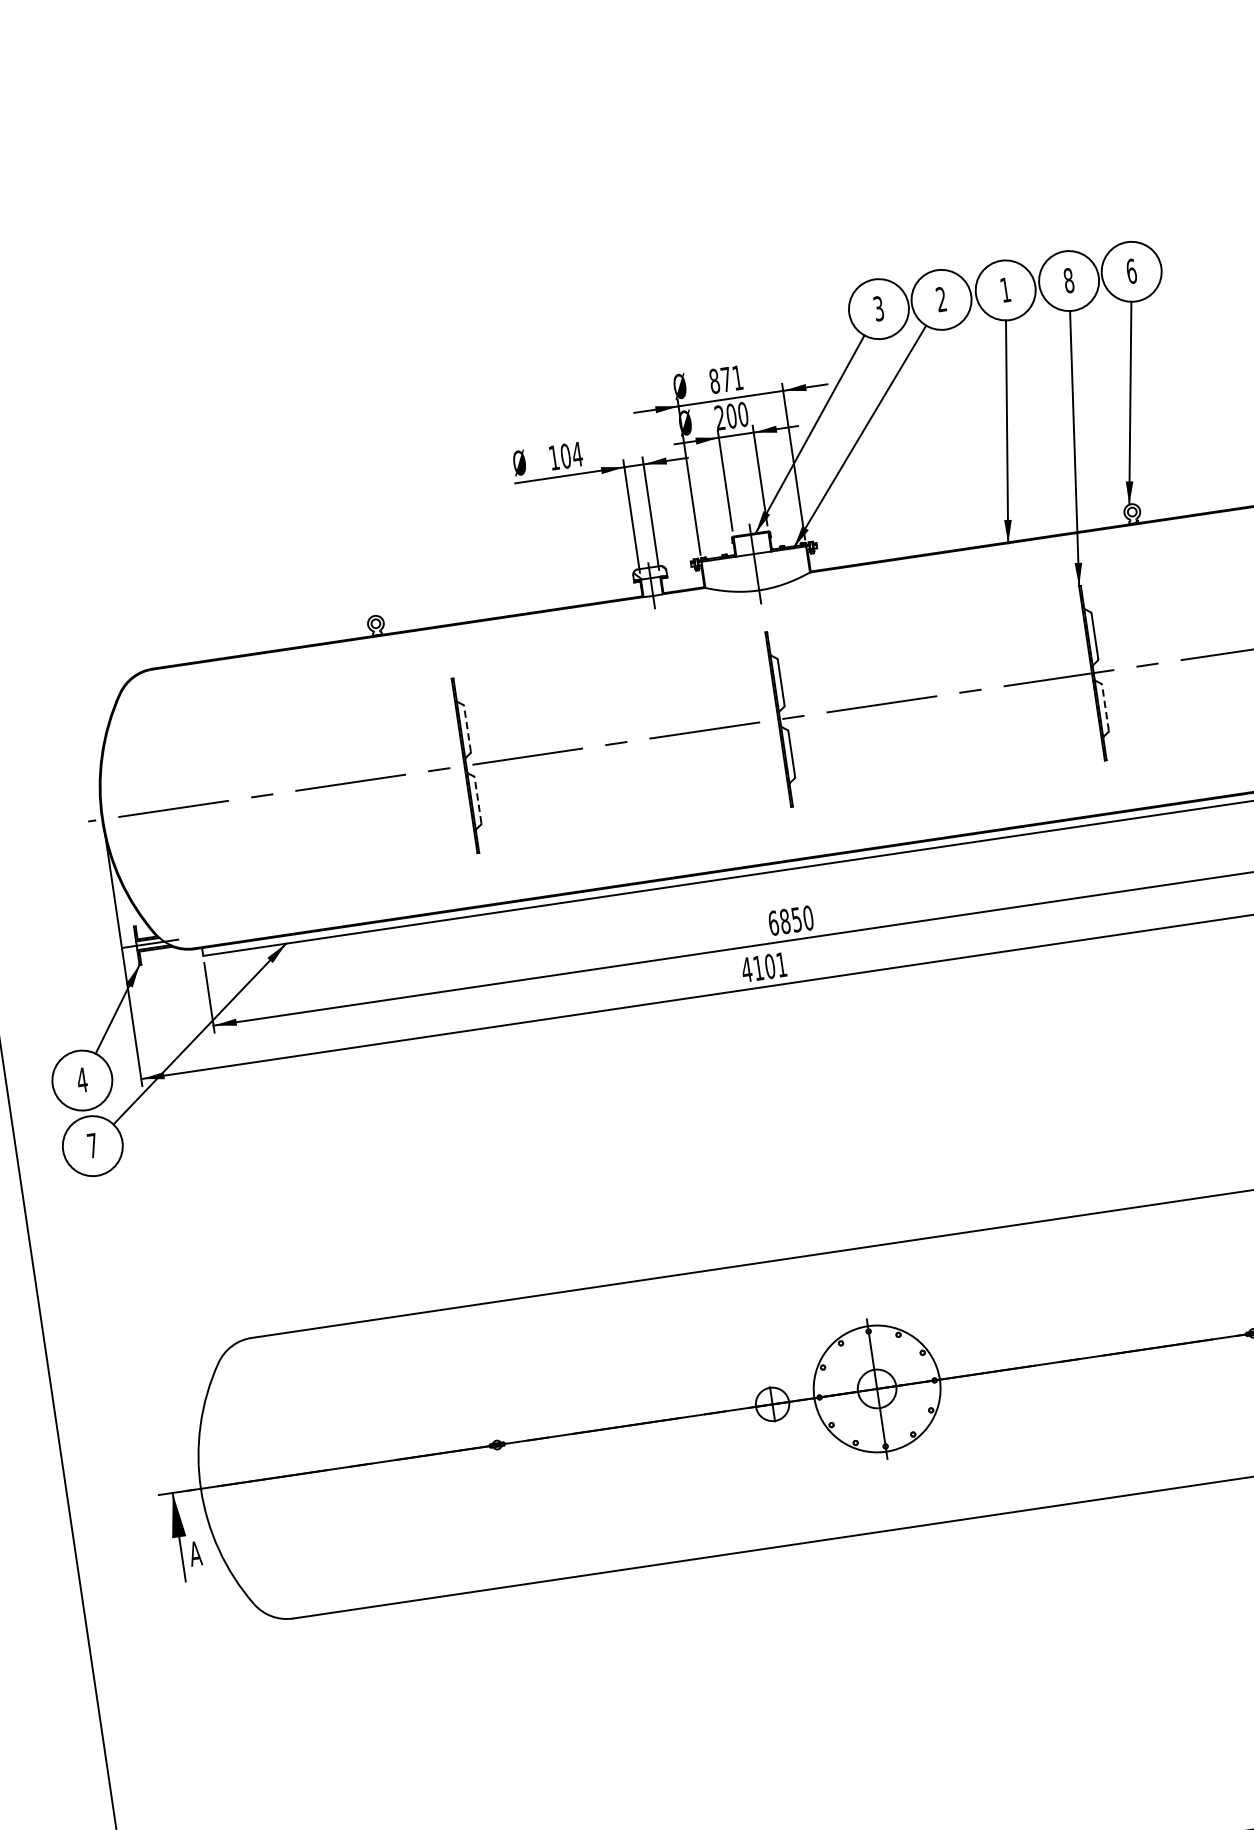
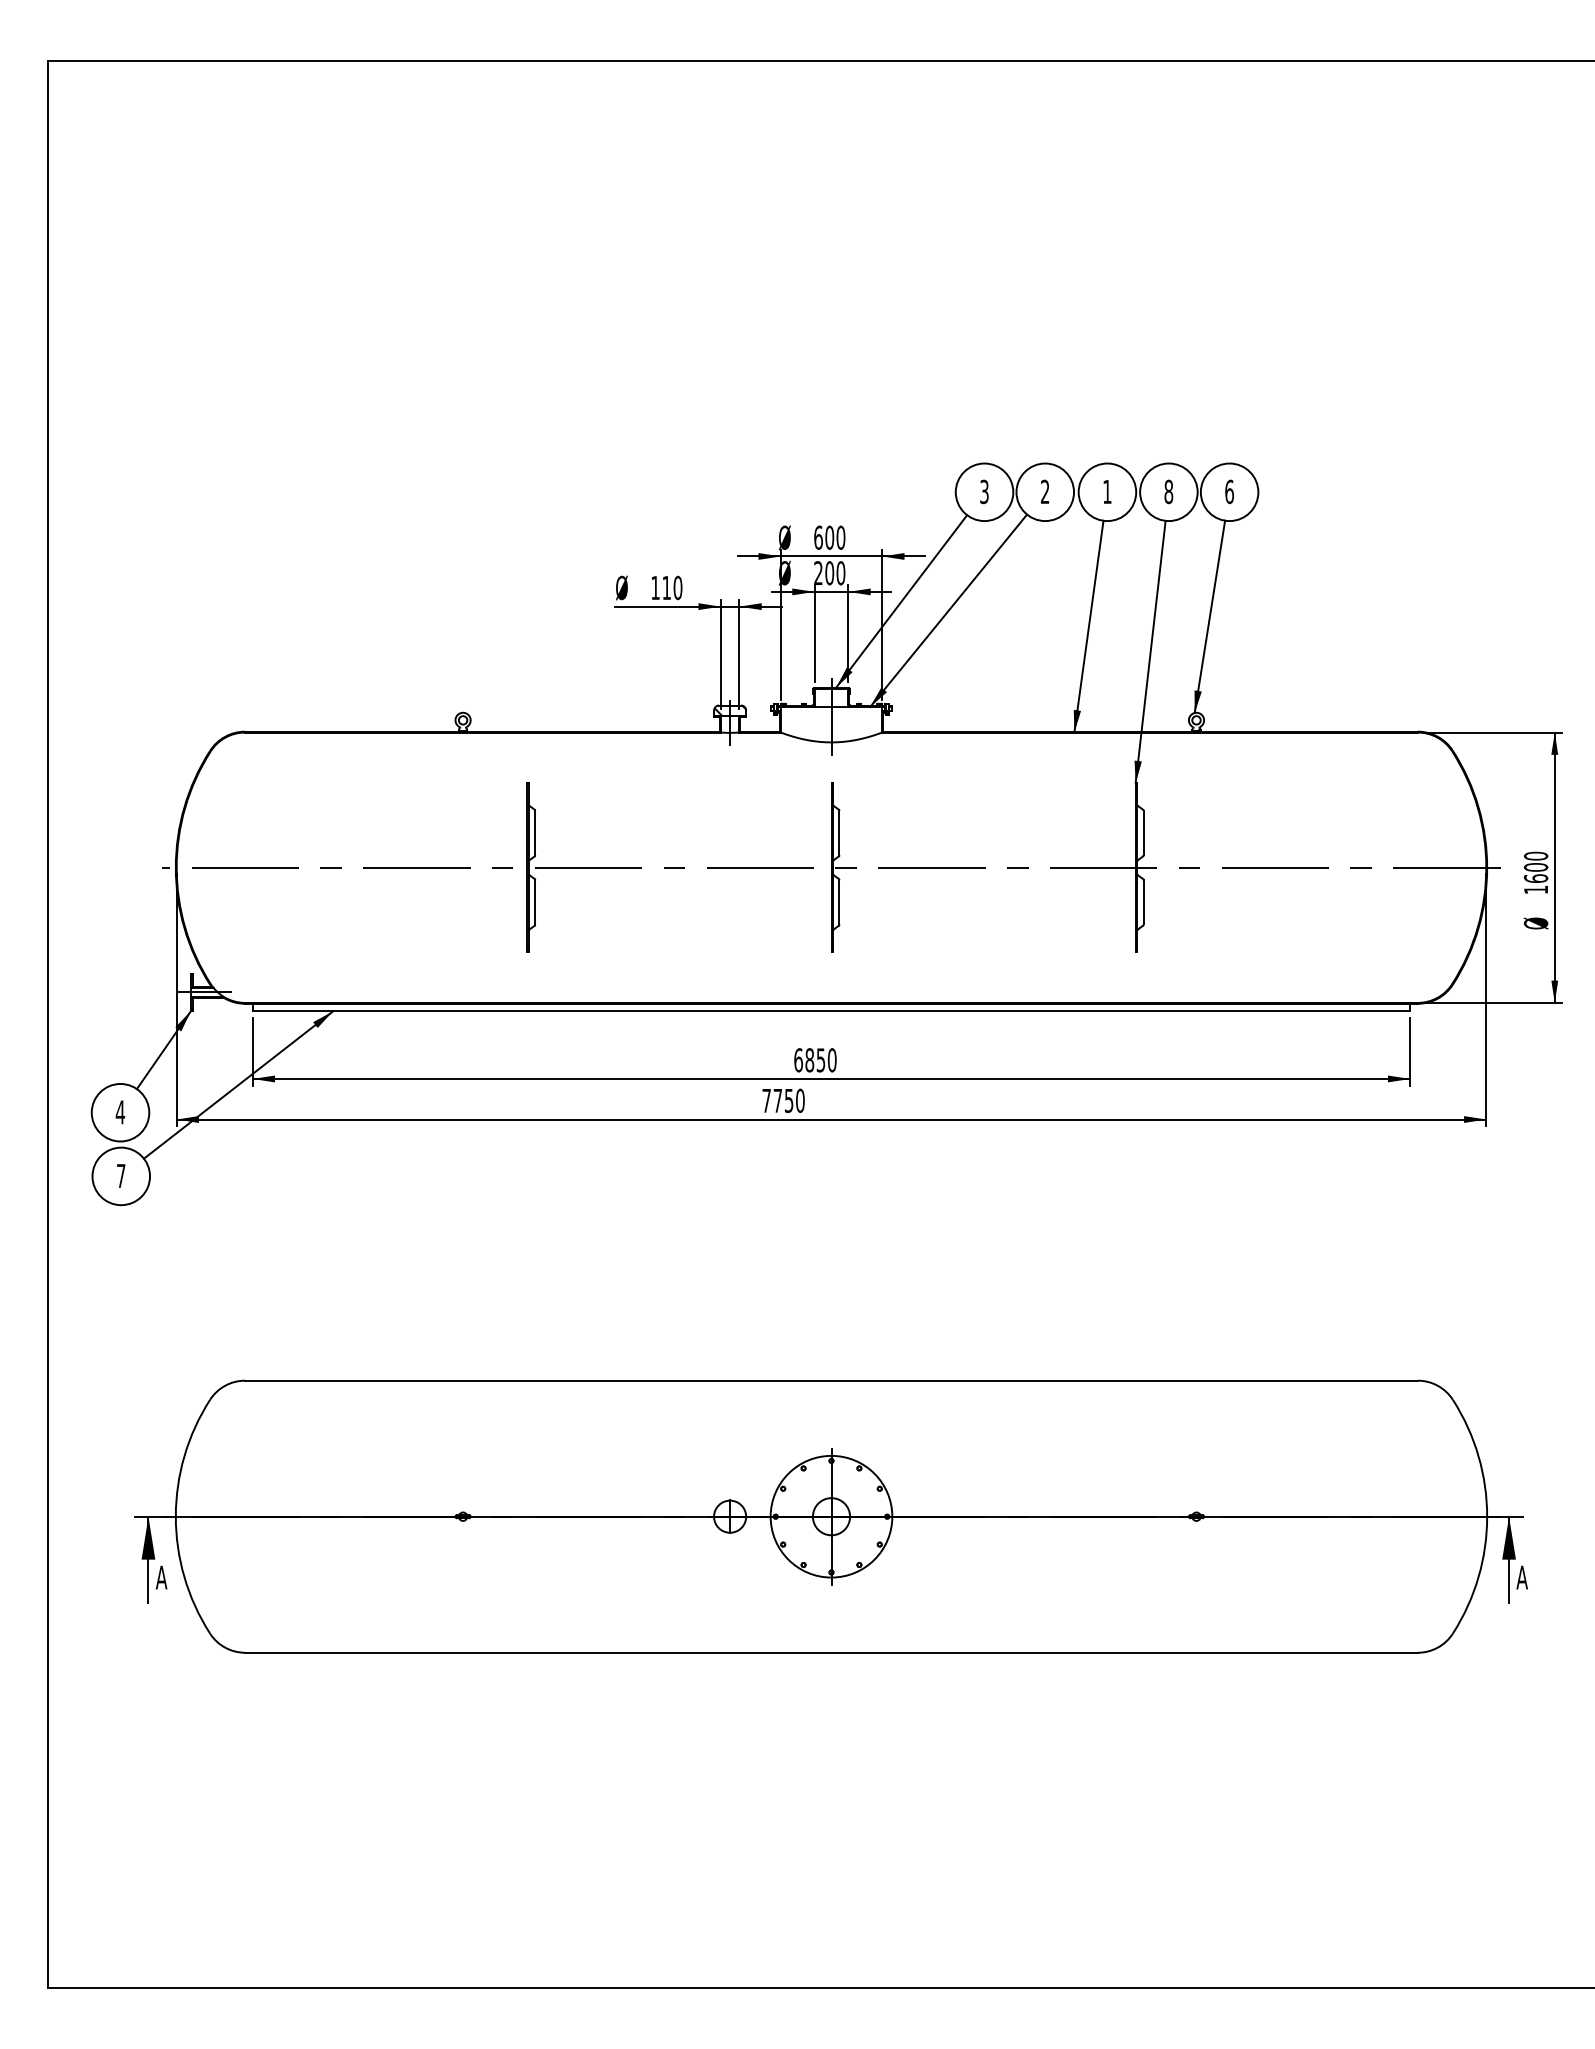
text: (725, 379) -> (829, 537), 871 -> 600
text: (571, 454) -> (672, 587), 104 -> 110
line: (1105, 706) -> (1143, 901), dashed -> solid
line: (467, 728) -> (535, 832), dashed -> solid
line: (478, 799) -> (535, 901), dashed -> solid
text: (764, 967) -> (783, 1100), 4101 -> 7750

